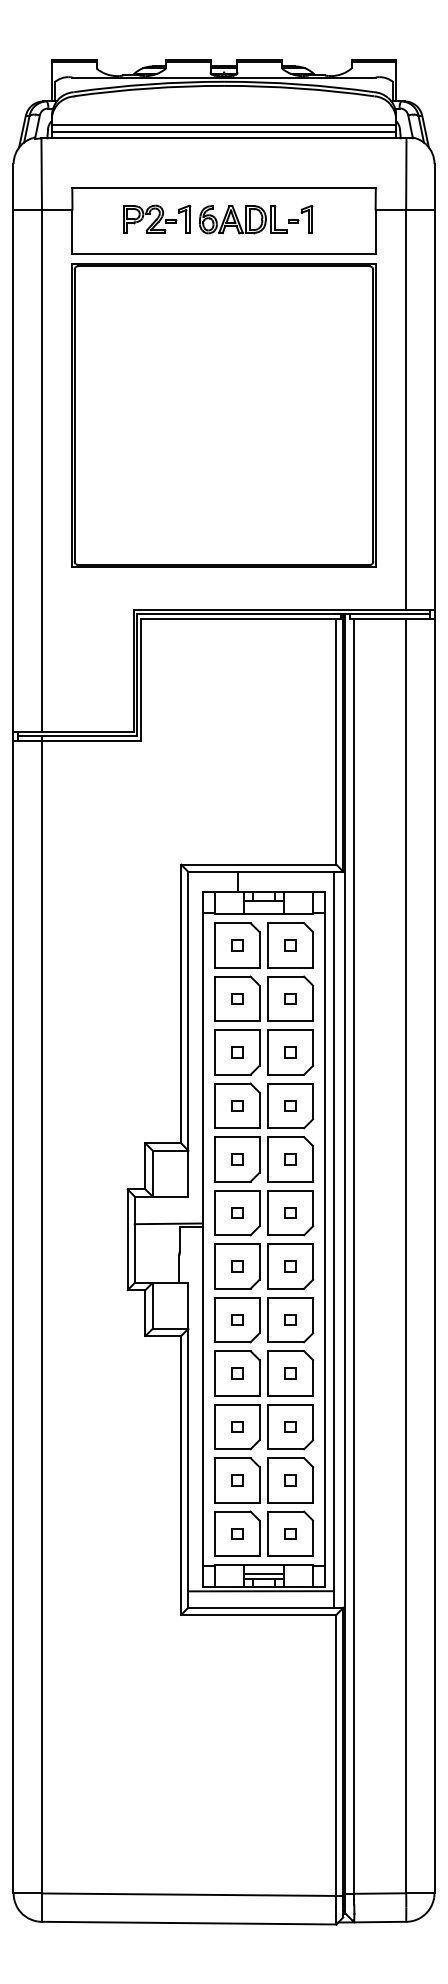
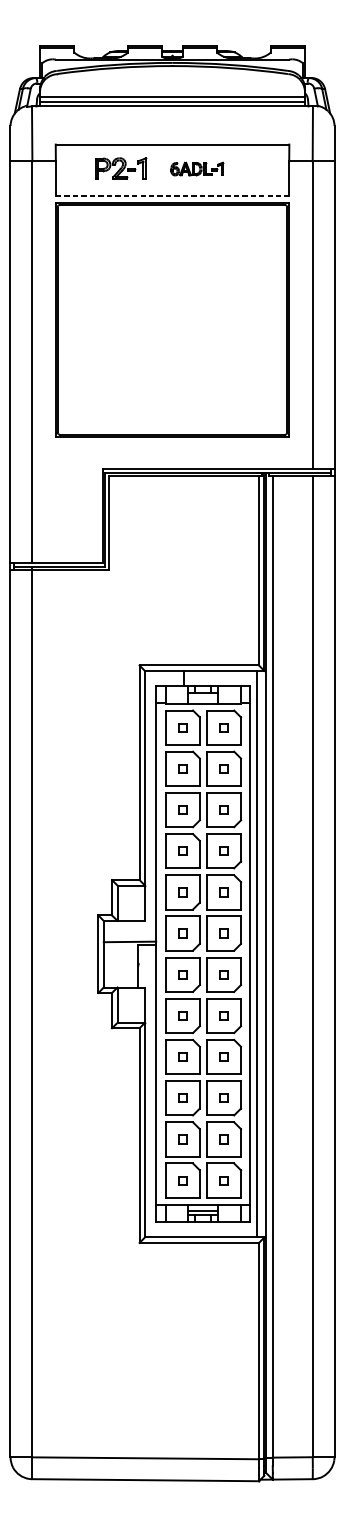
part: (255, 219) -> (196, 168), size x0.6
line: (224, 254) -> (172, 195), solid -> dashed
line: (260, 1591) -> (200, 1224), removed

